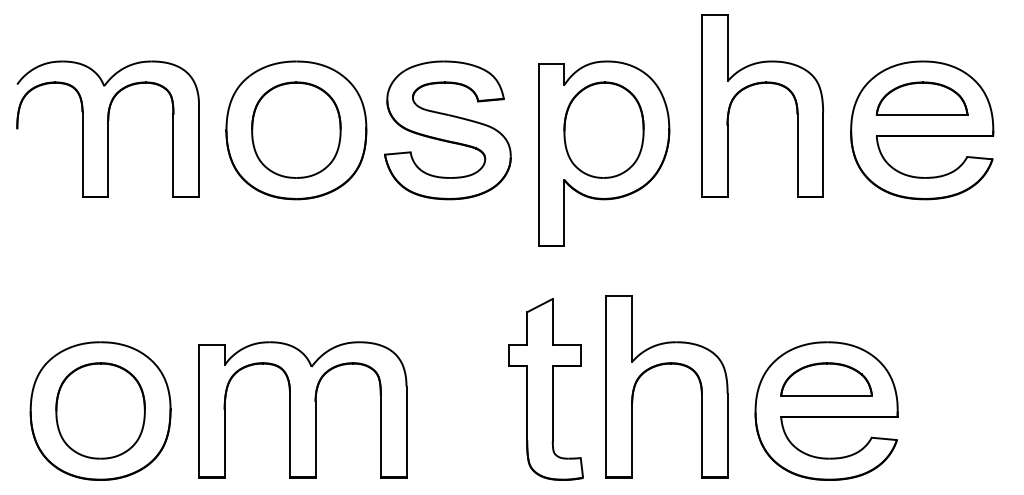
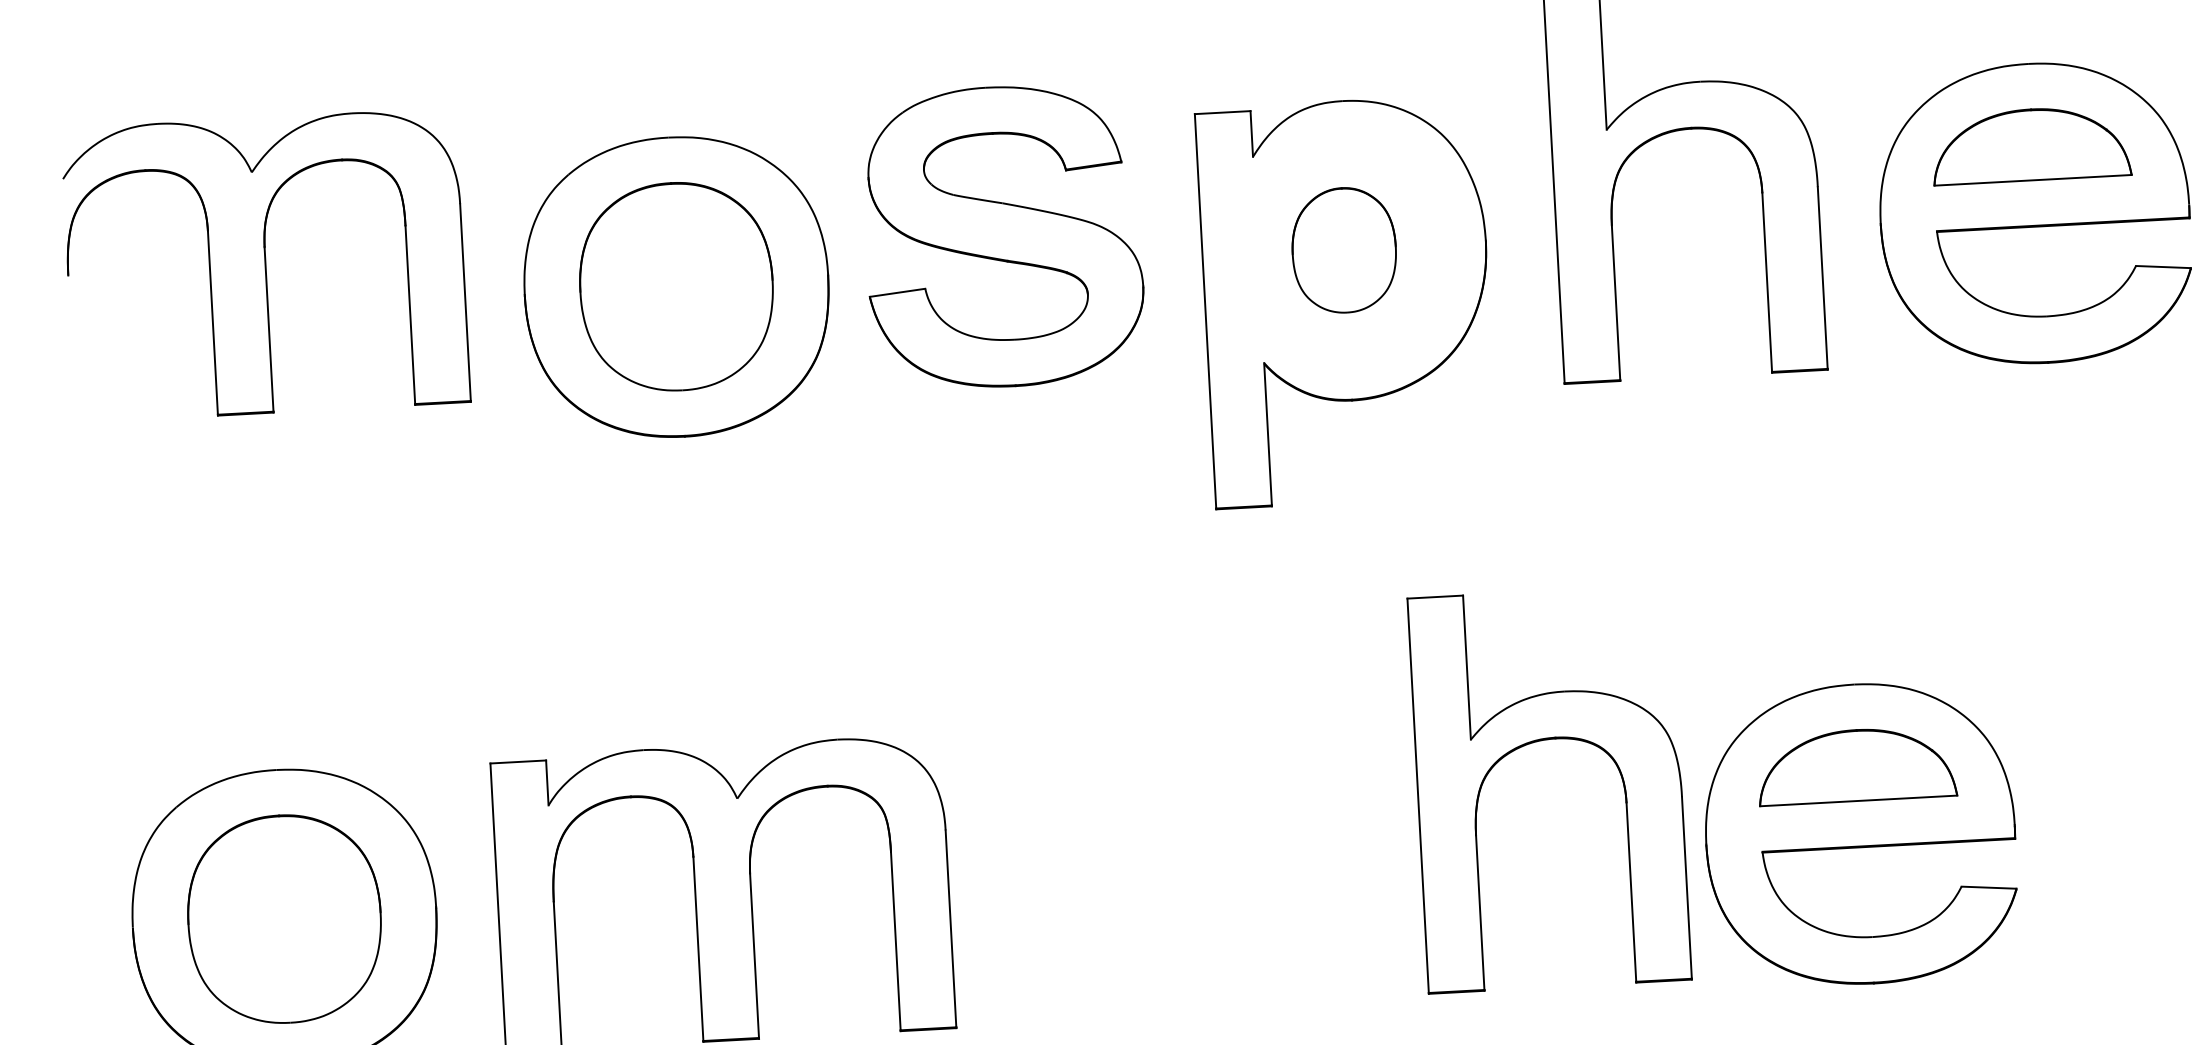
part: (107, 128) -> (264, 263), moved
part: (603, 129) -> (1343, 249), size x0.6
part: (447, 130) -> (1002, 237), moved
part: (663, 365) -> (1539, 743), moved
part: (545, 389) -> (1247, 820), removed

